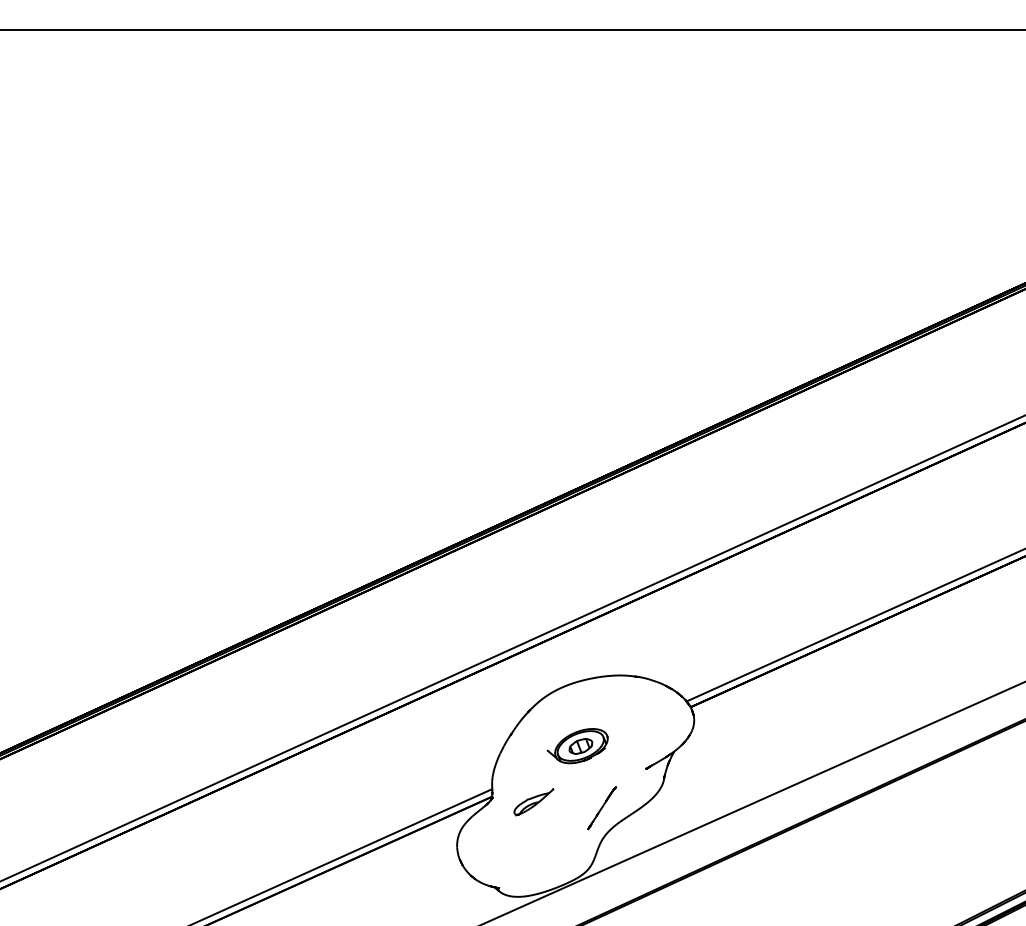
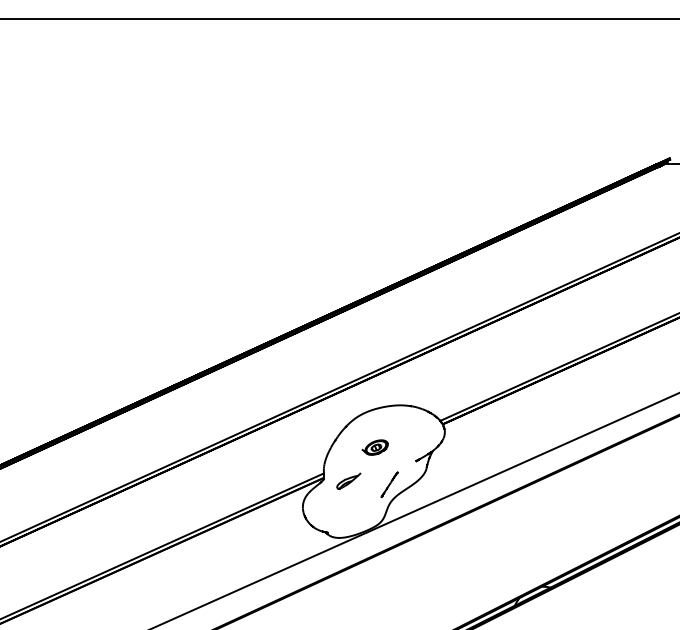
part: (576, 745) -> (374, 447), size x0.71

